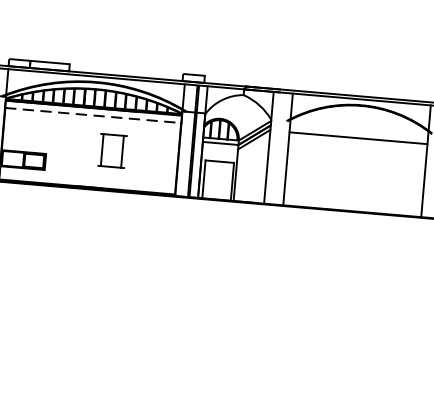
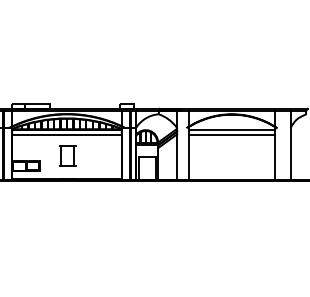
line: (92, 114) -> (66, 134), dashed -> solid
line: (358, 129) -> (231, 129), added
part: (112, 150) -> (67, 155), moved

